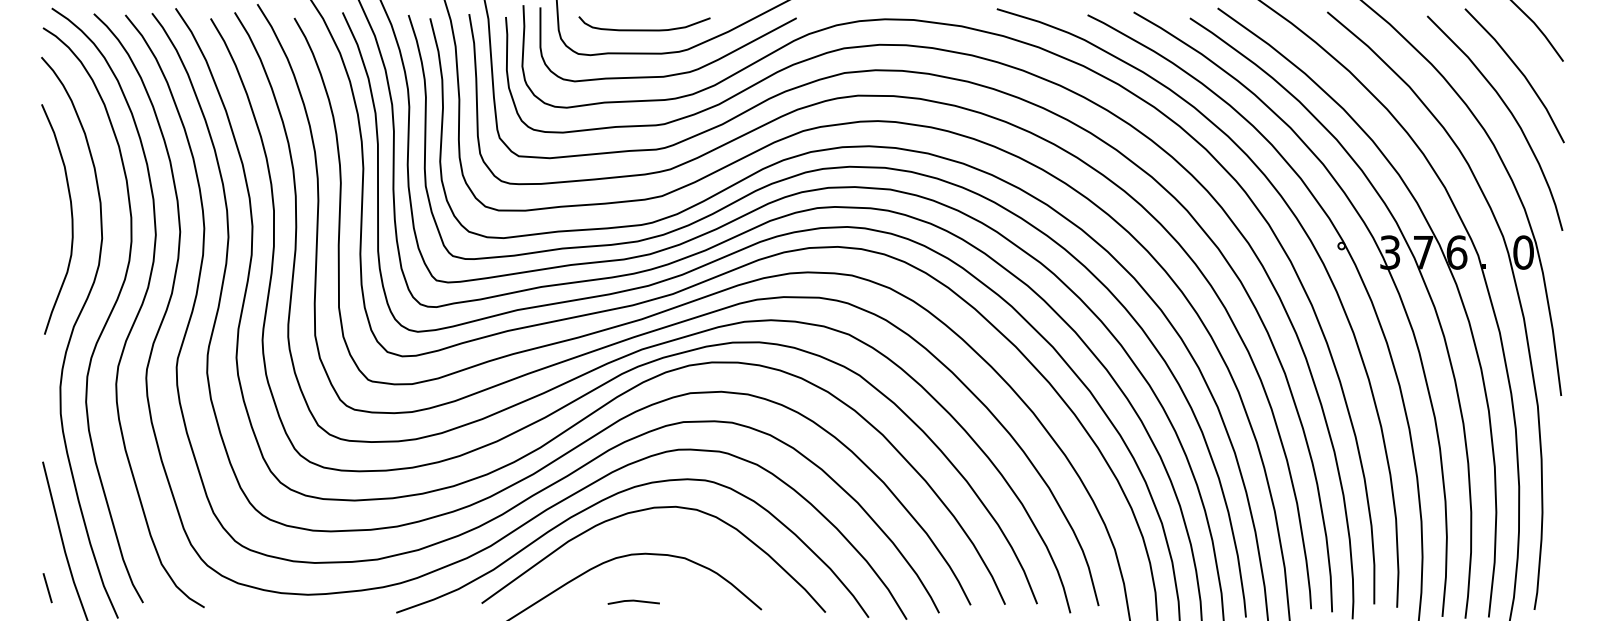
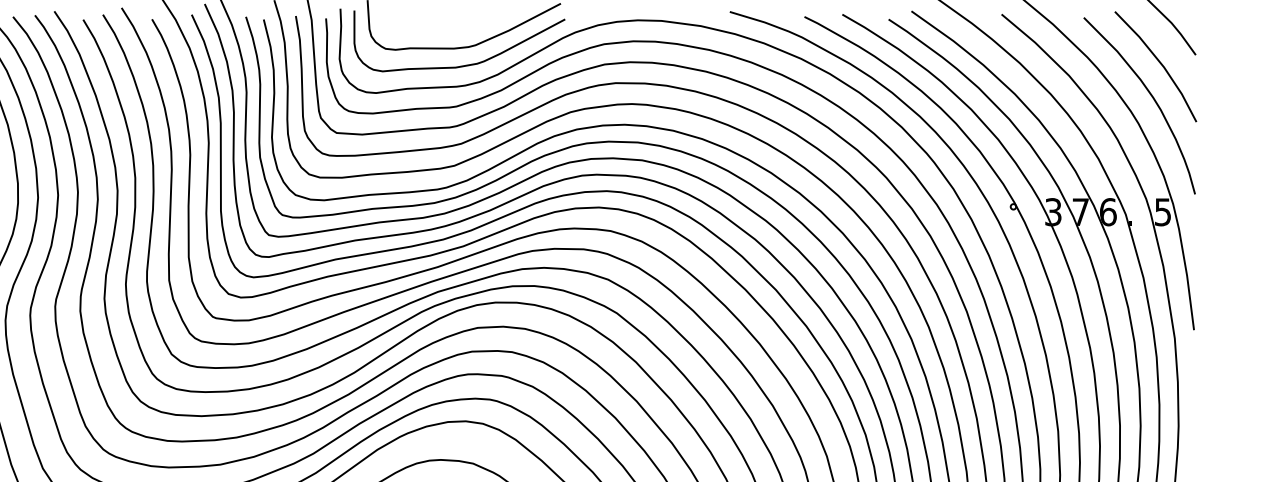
curve: (644, 29) -> (440, 28), removed
text: (1523, 252) -> (1163, 212), 0 -> 5

